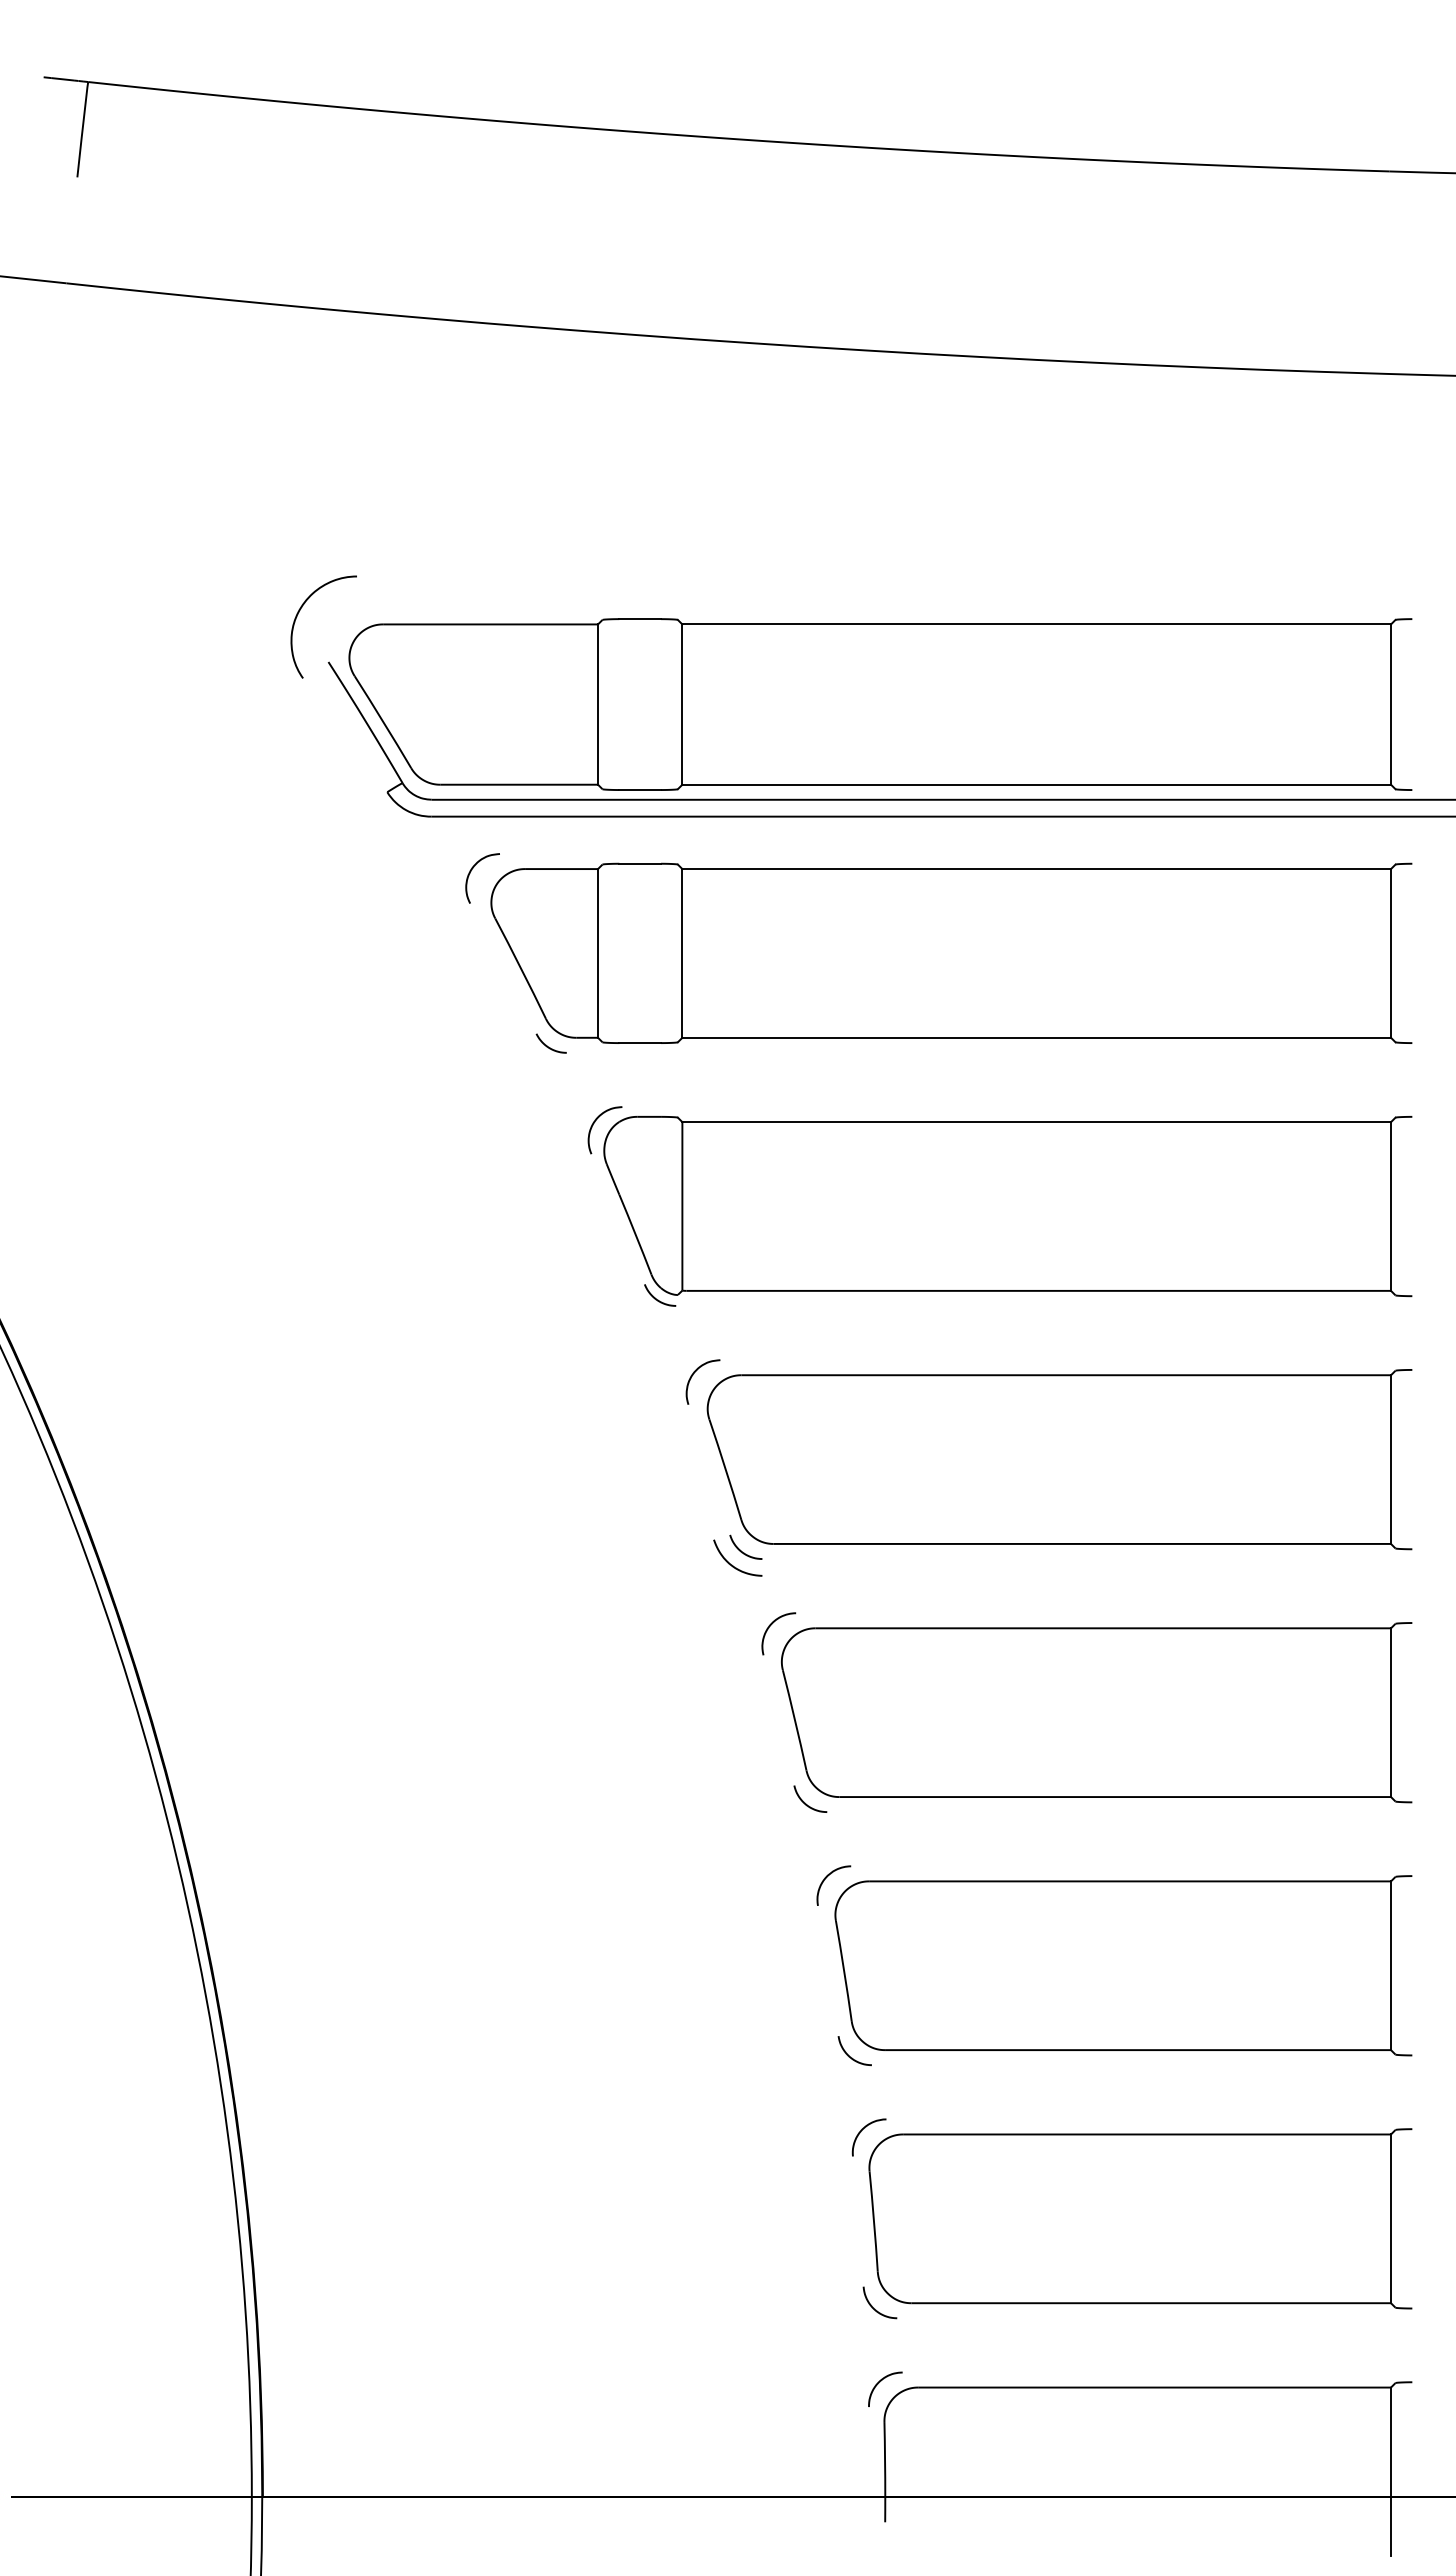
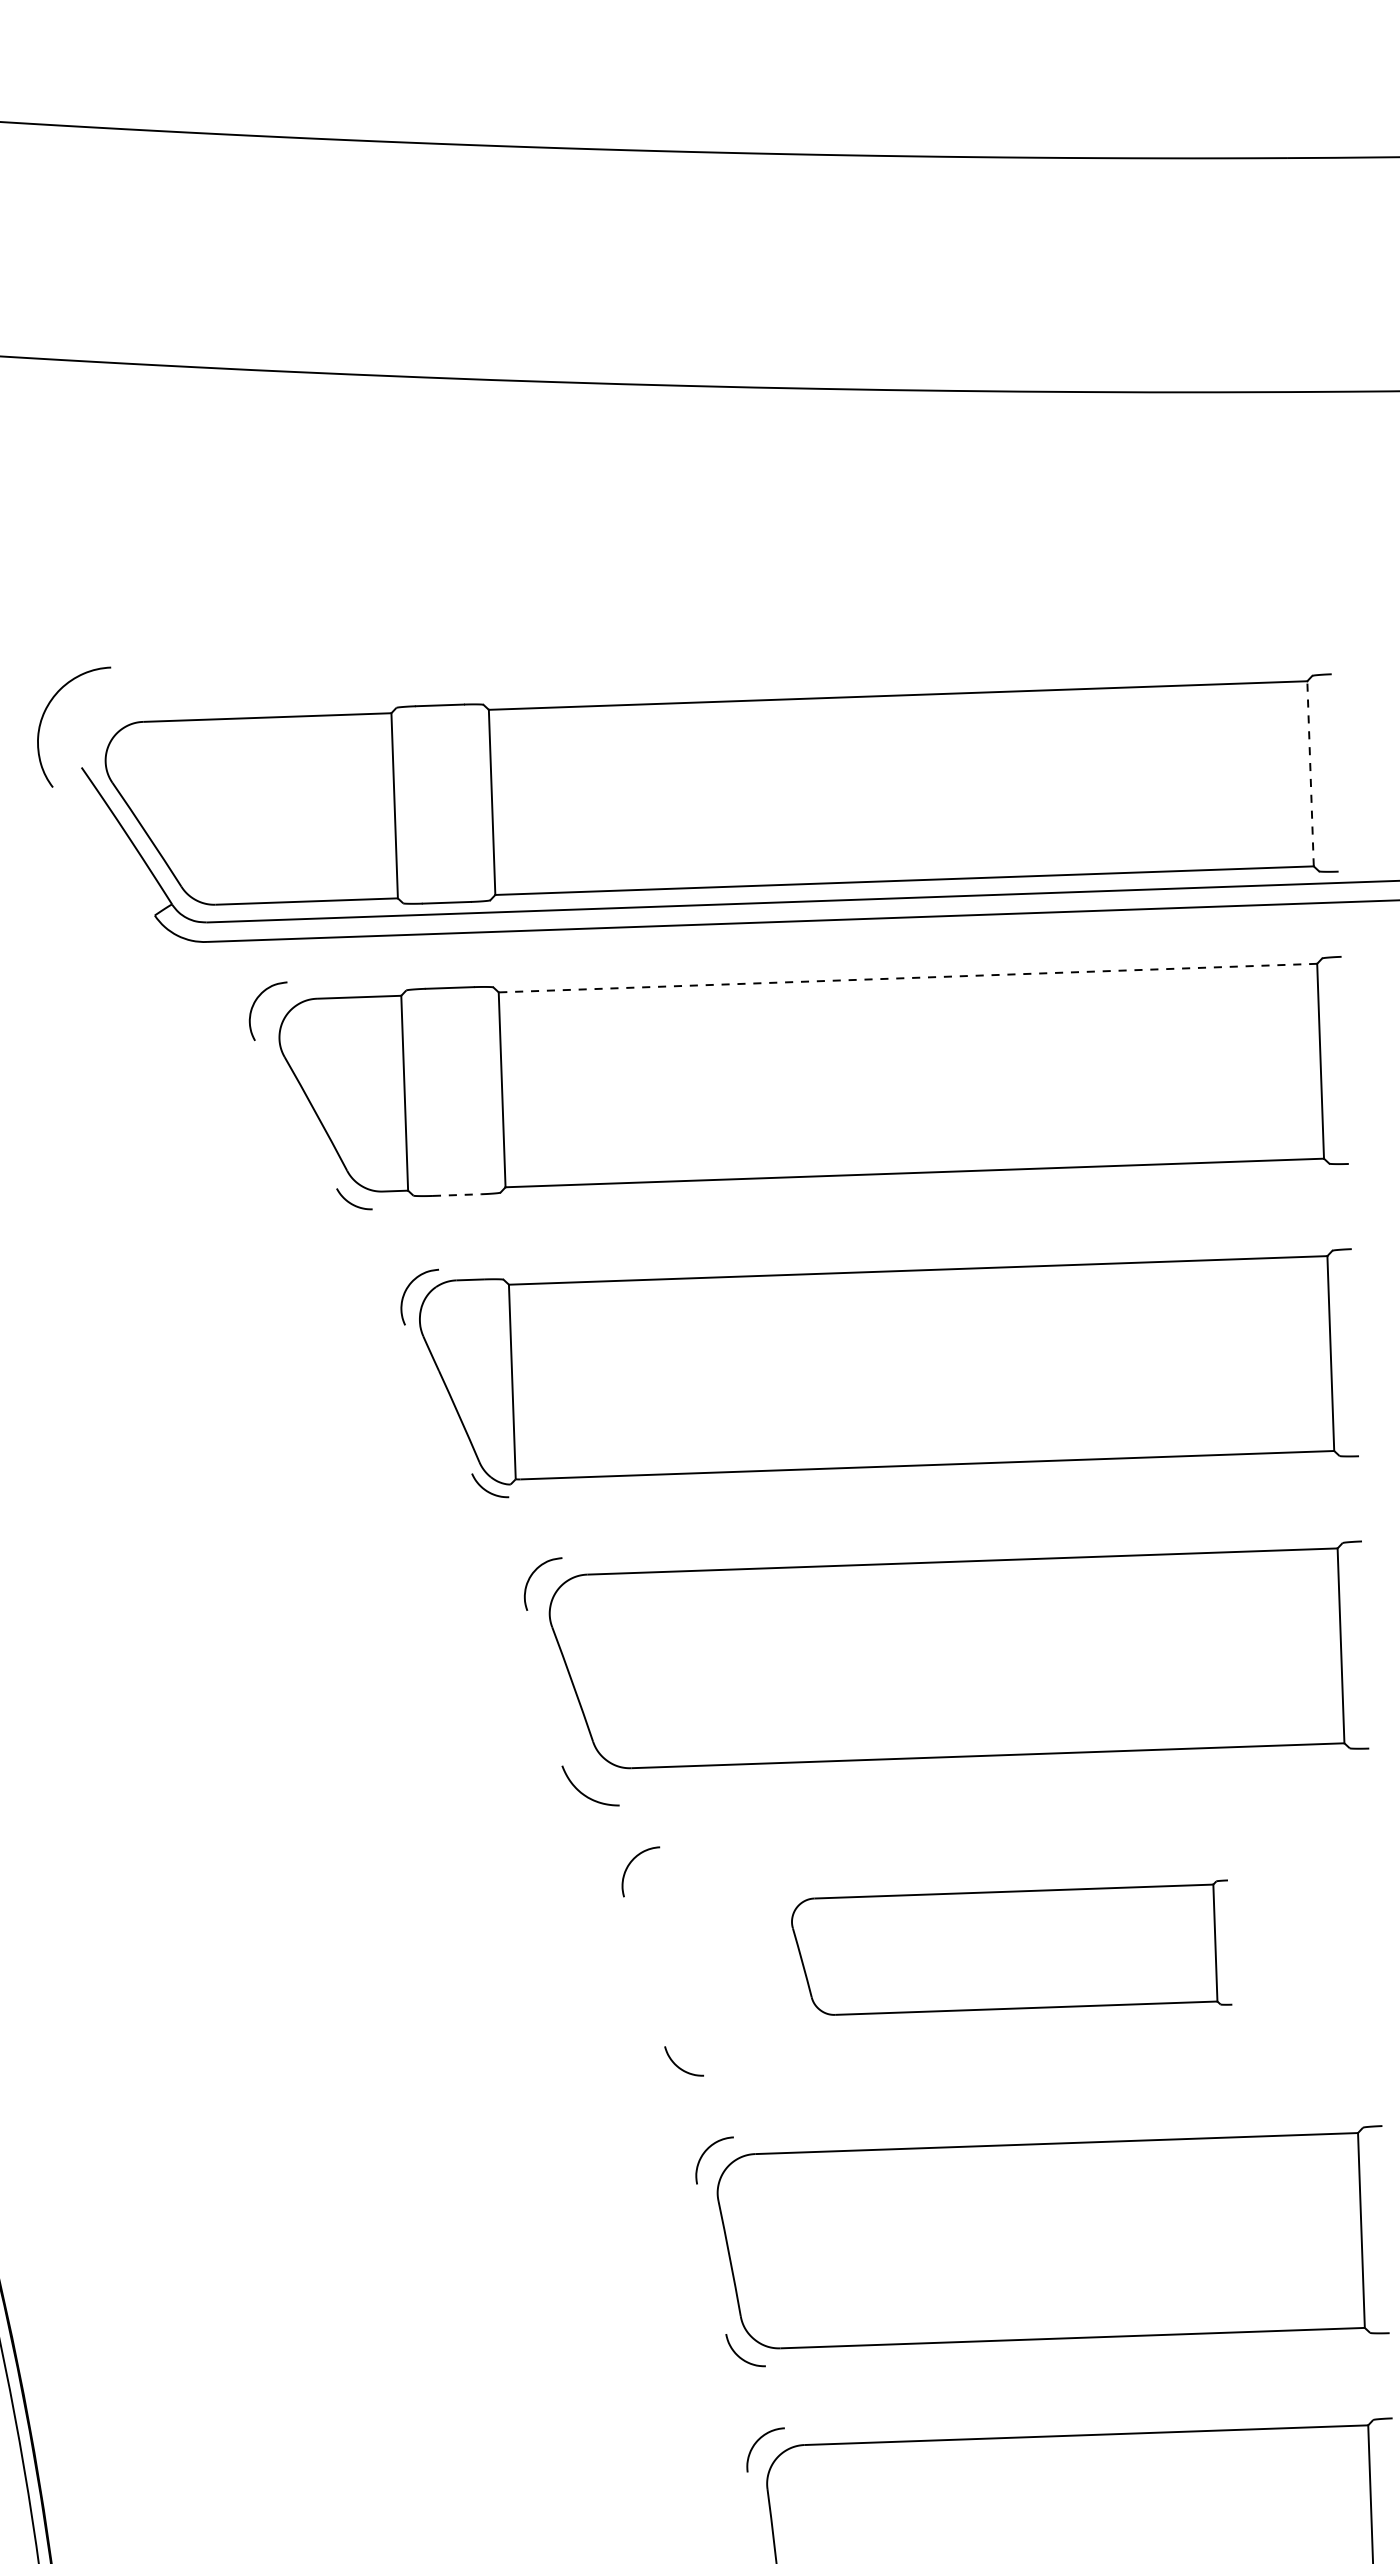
line: (1391, 704) -> (1311, 773), solid -> dashed
line: (1036, 869) -> (907, 978), solid -> dashed
line: (640, 1043) -> (457, 1195), solid -> dashed
curve: (741, 1550) -> (594, 1777), removed
part: (1096, 1712) -> (1011, 1949), size x0.6

